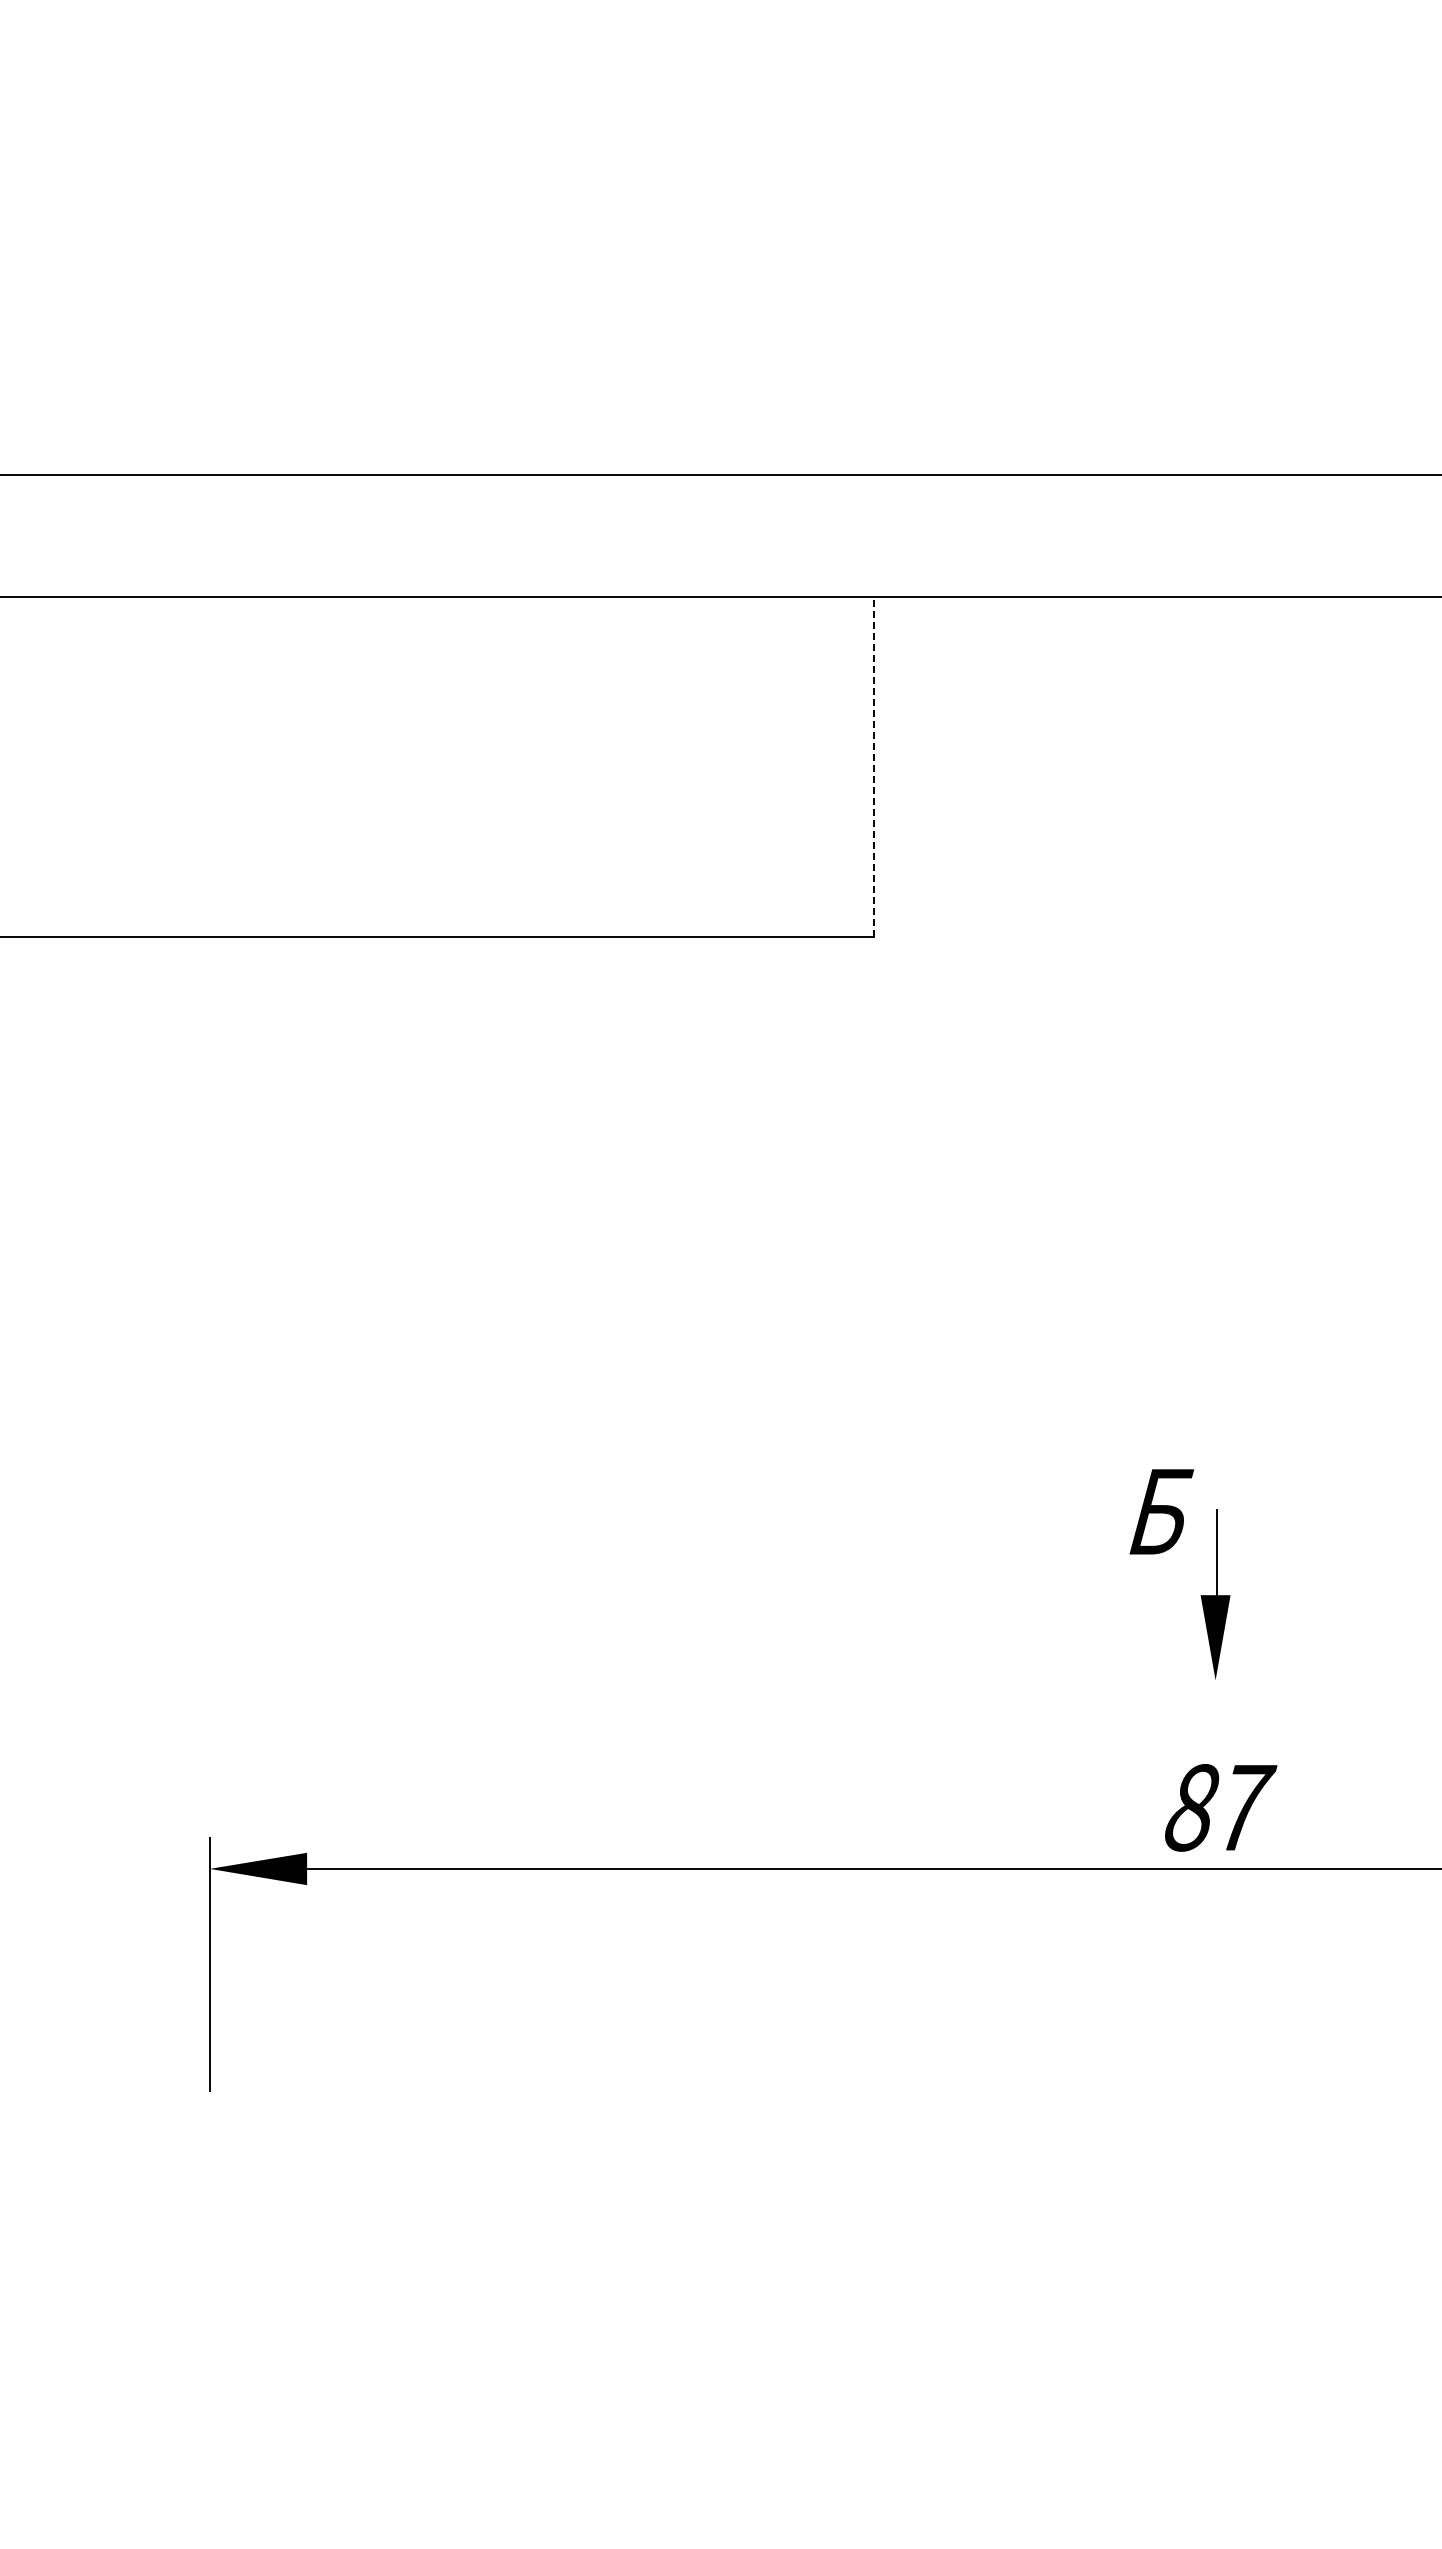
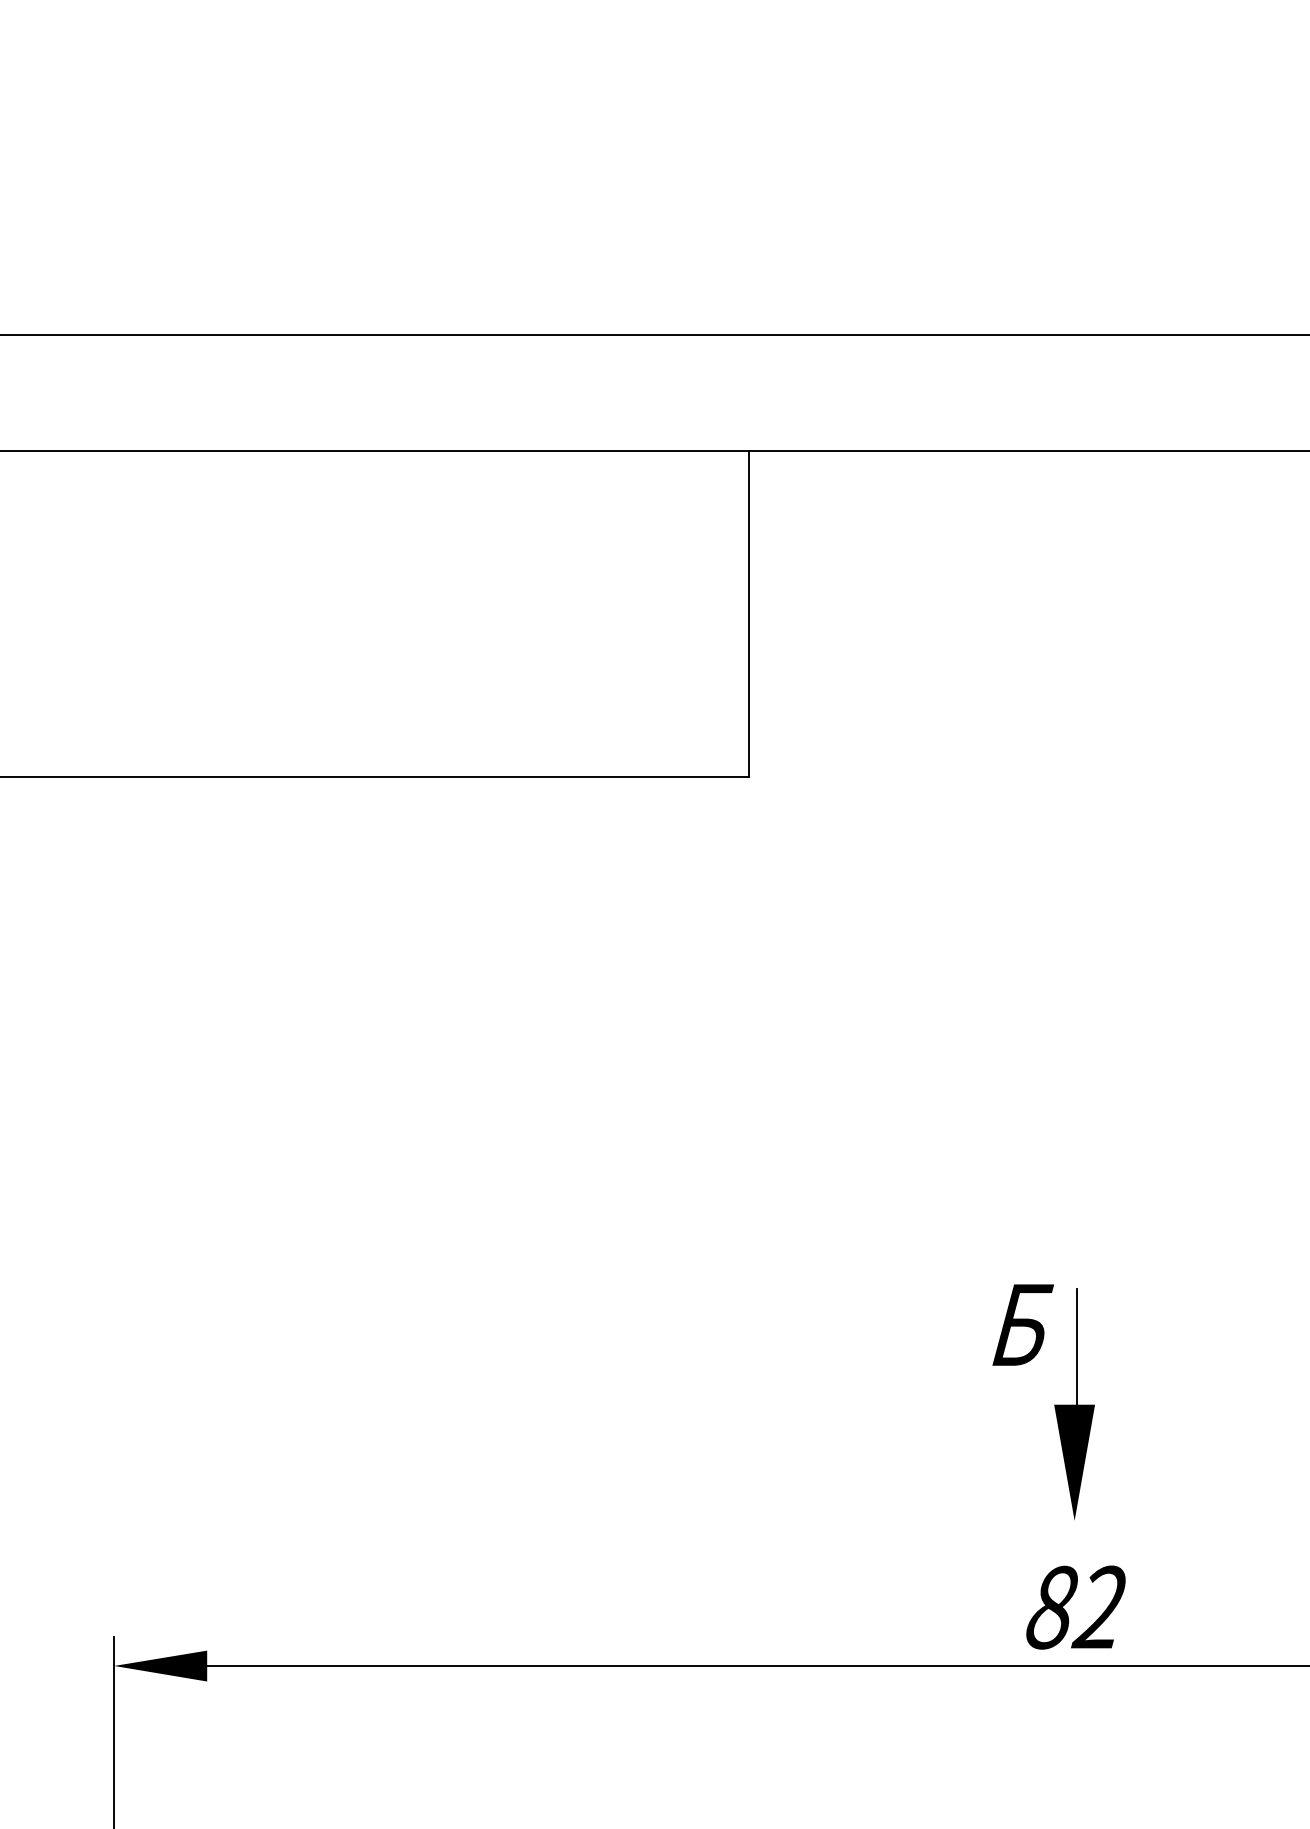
line: (874, 766) -> (748, 613), dashed -> solid
part: (1215, 1594) -> (1074, 1403), size x1.43
text: (1244, 1806) -> (1102, 1606), 87 -> 82

